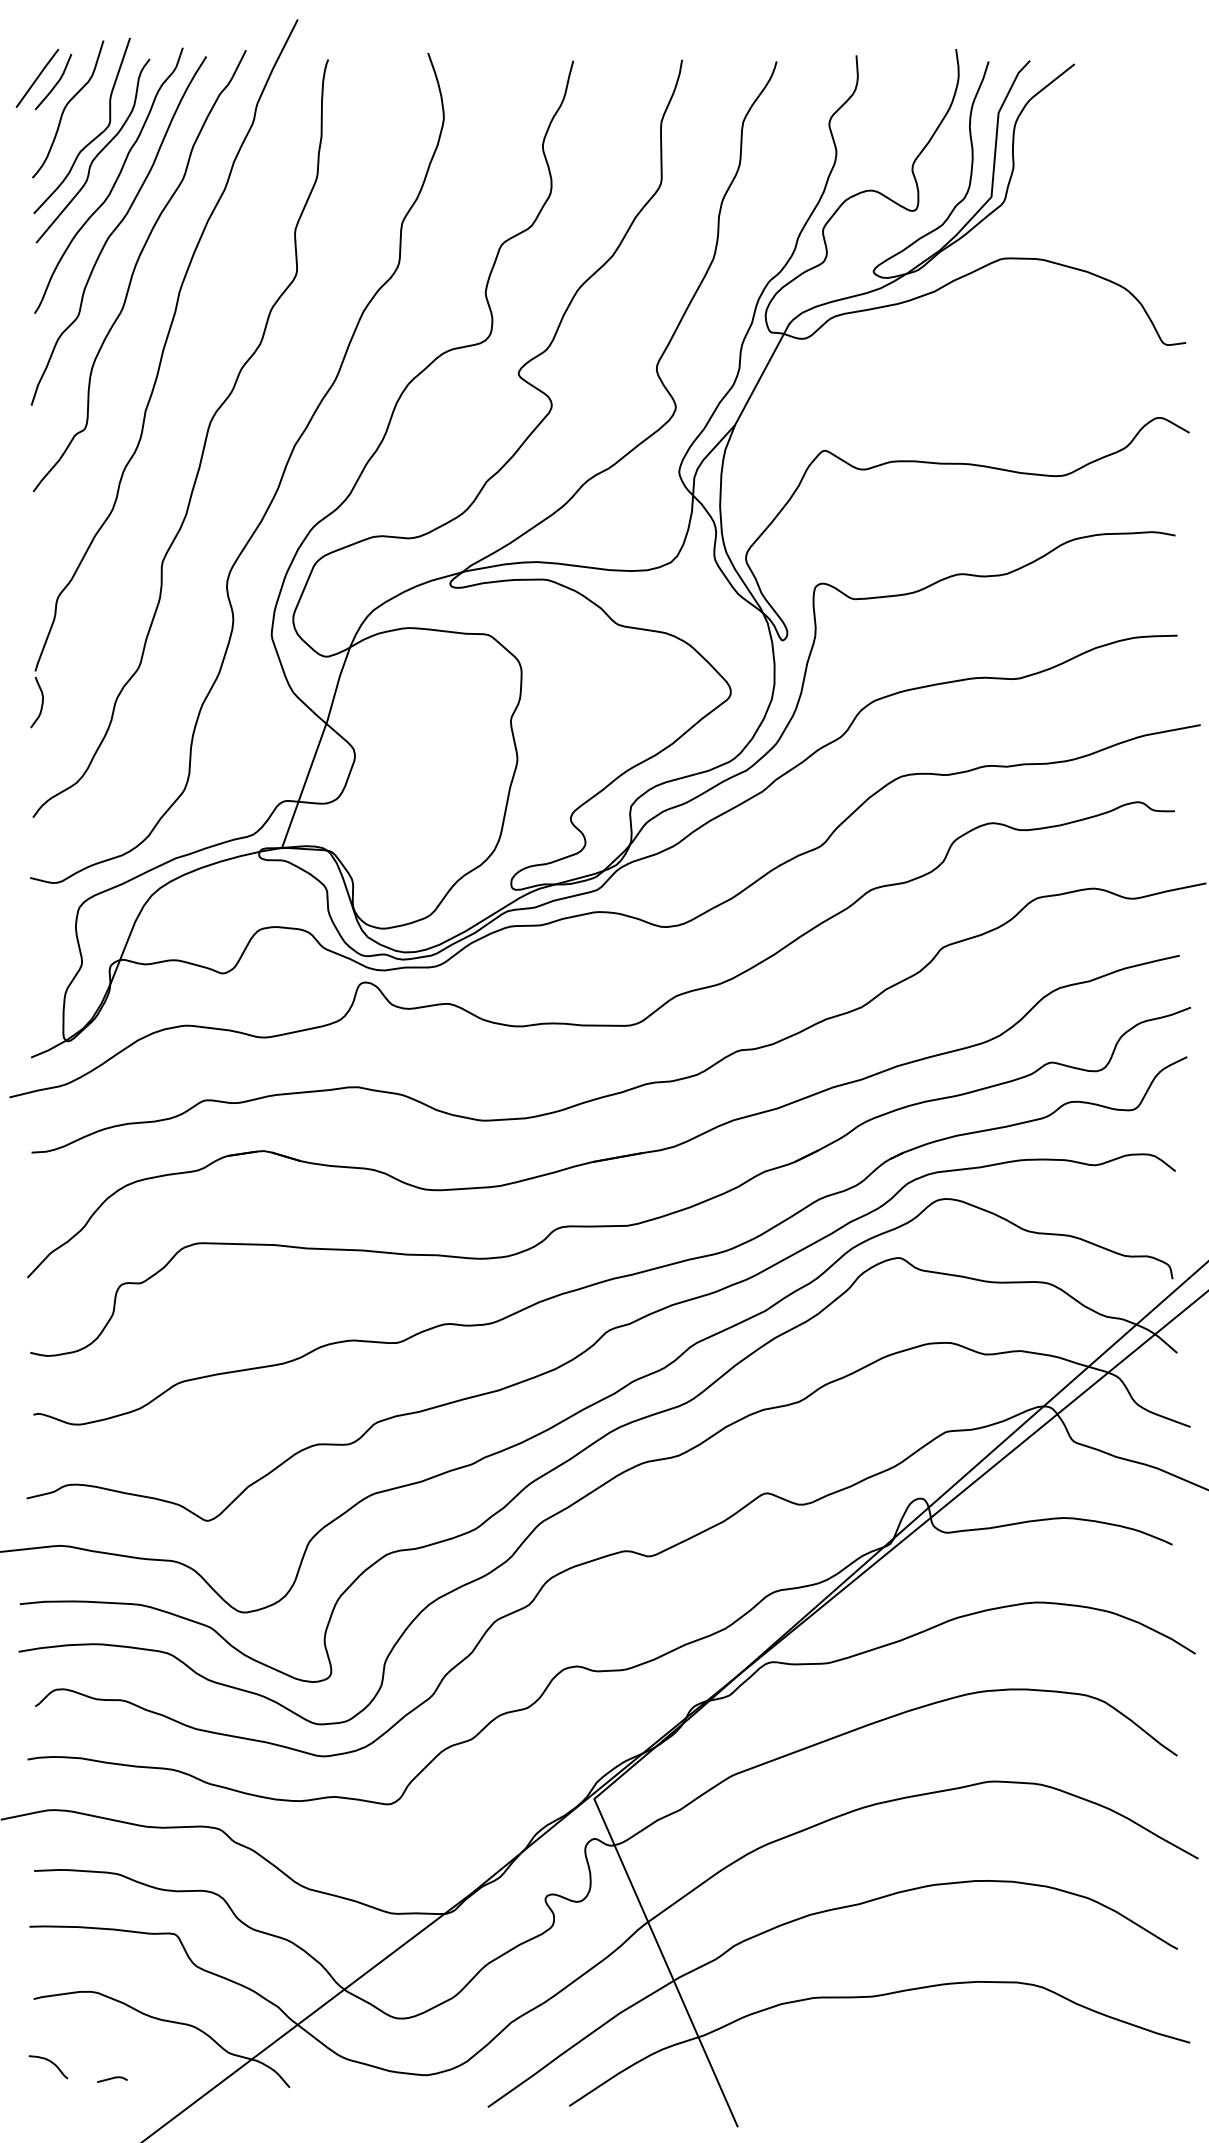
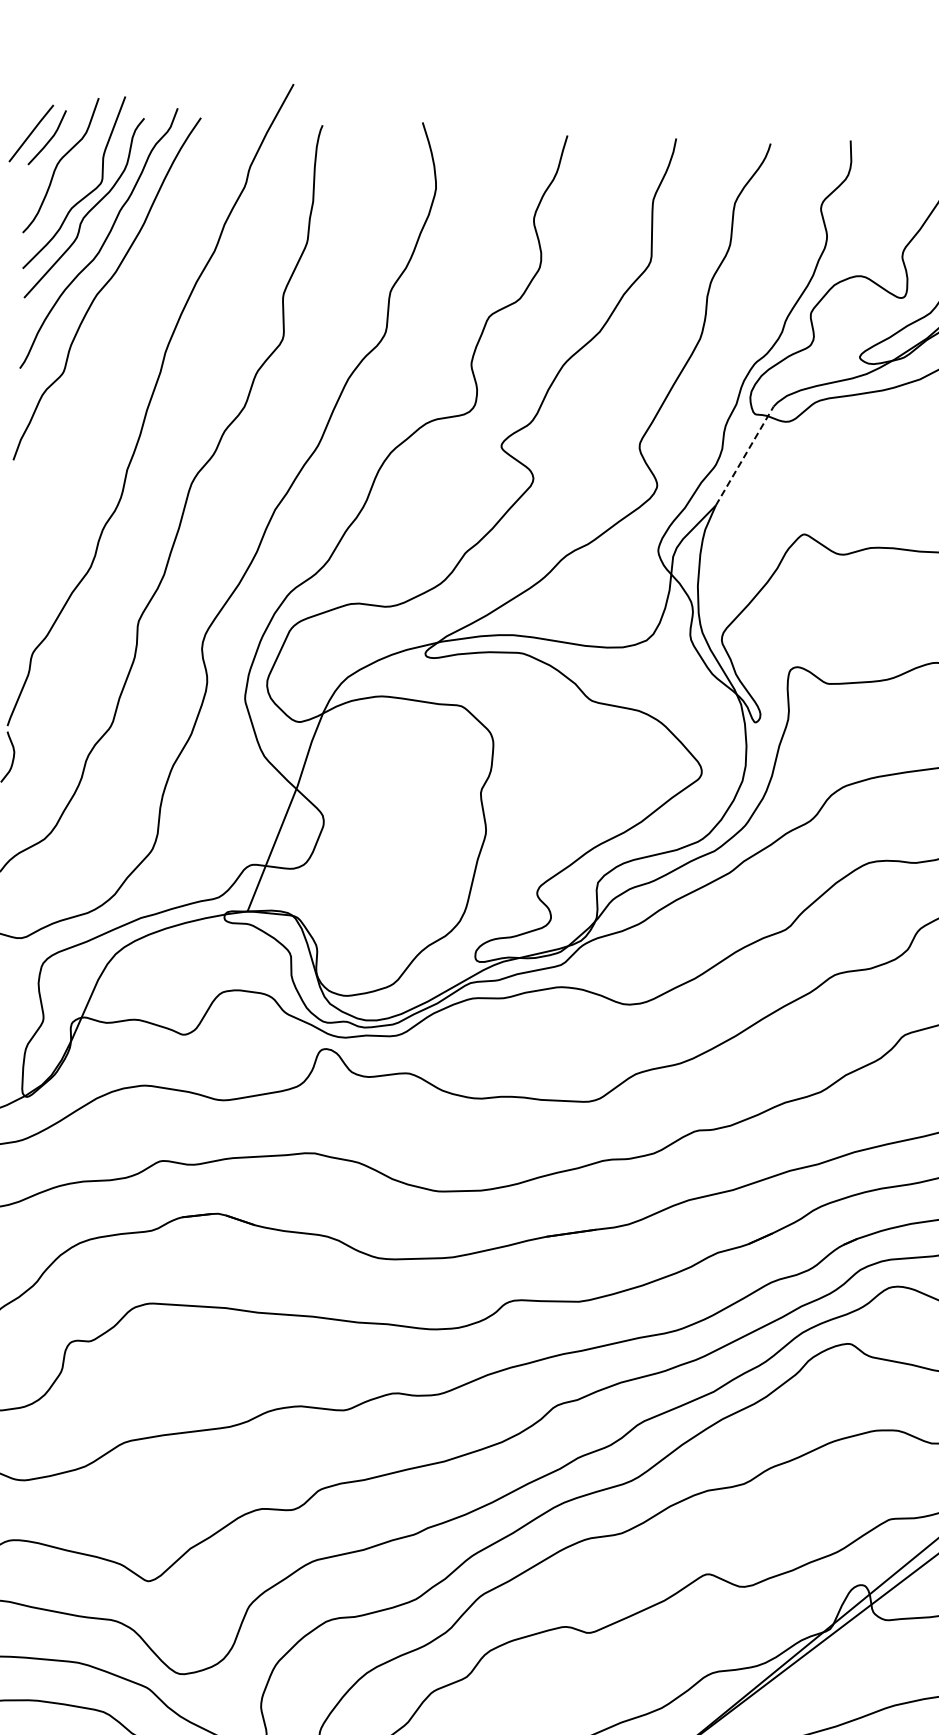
curve: (135, 269) -> (122, 328), removed
line: (762, 374) -> (745, 455), solid -> dashed

